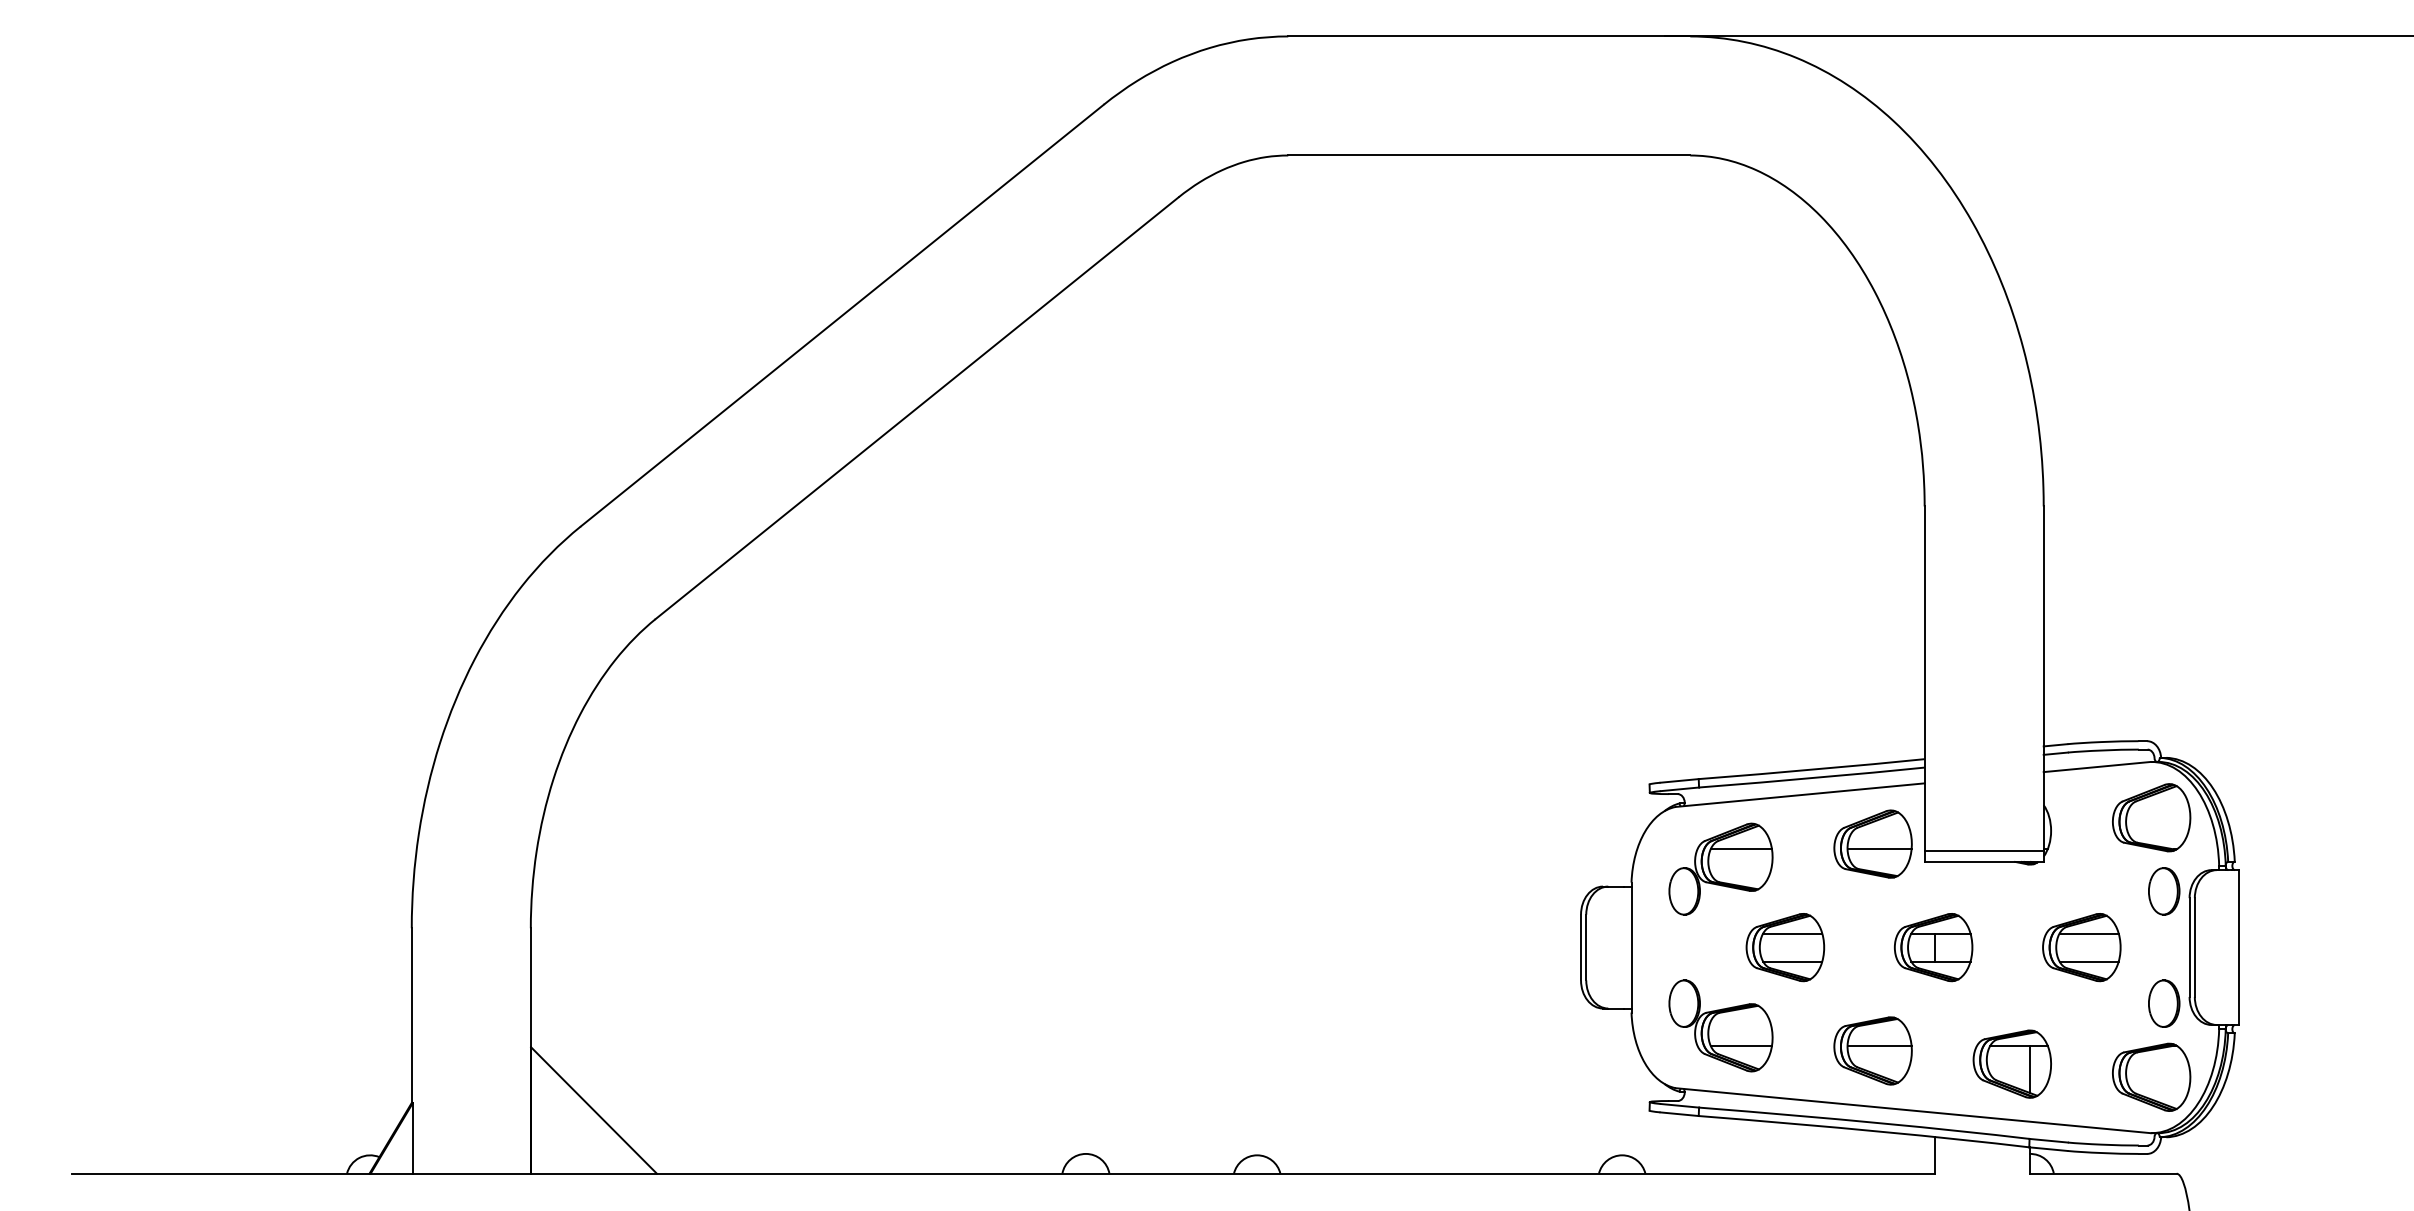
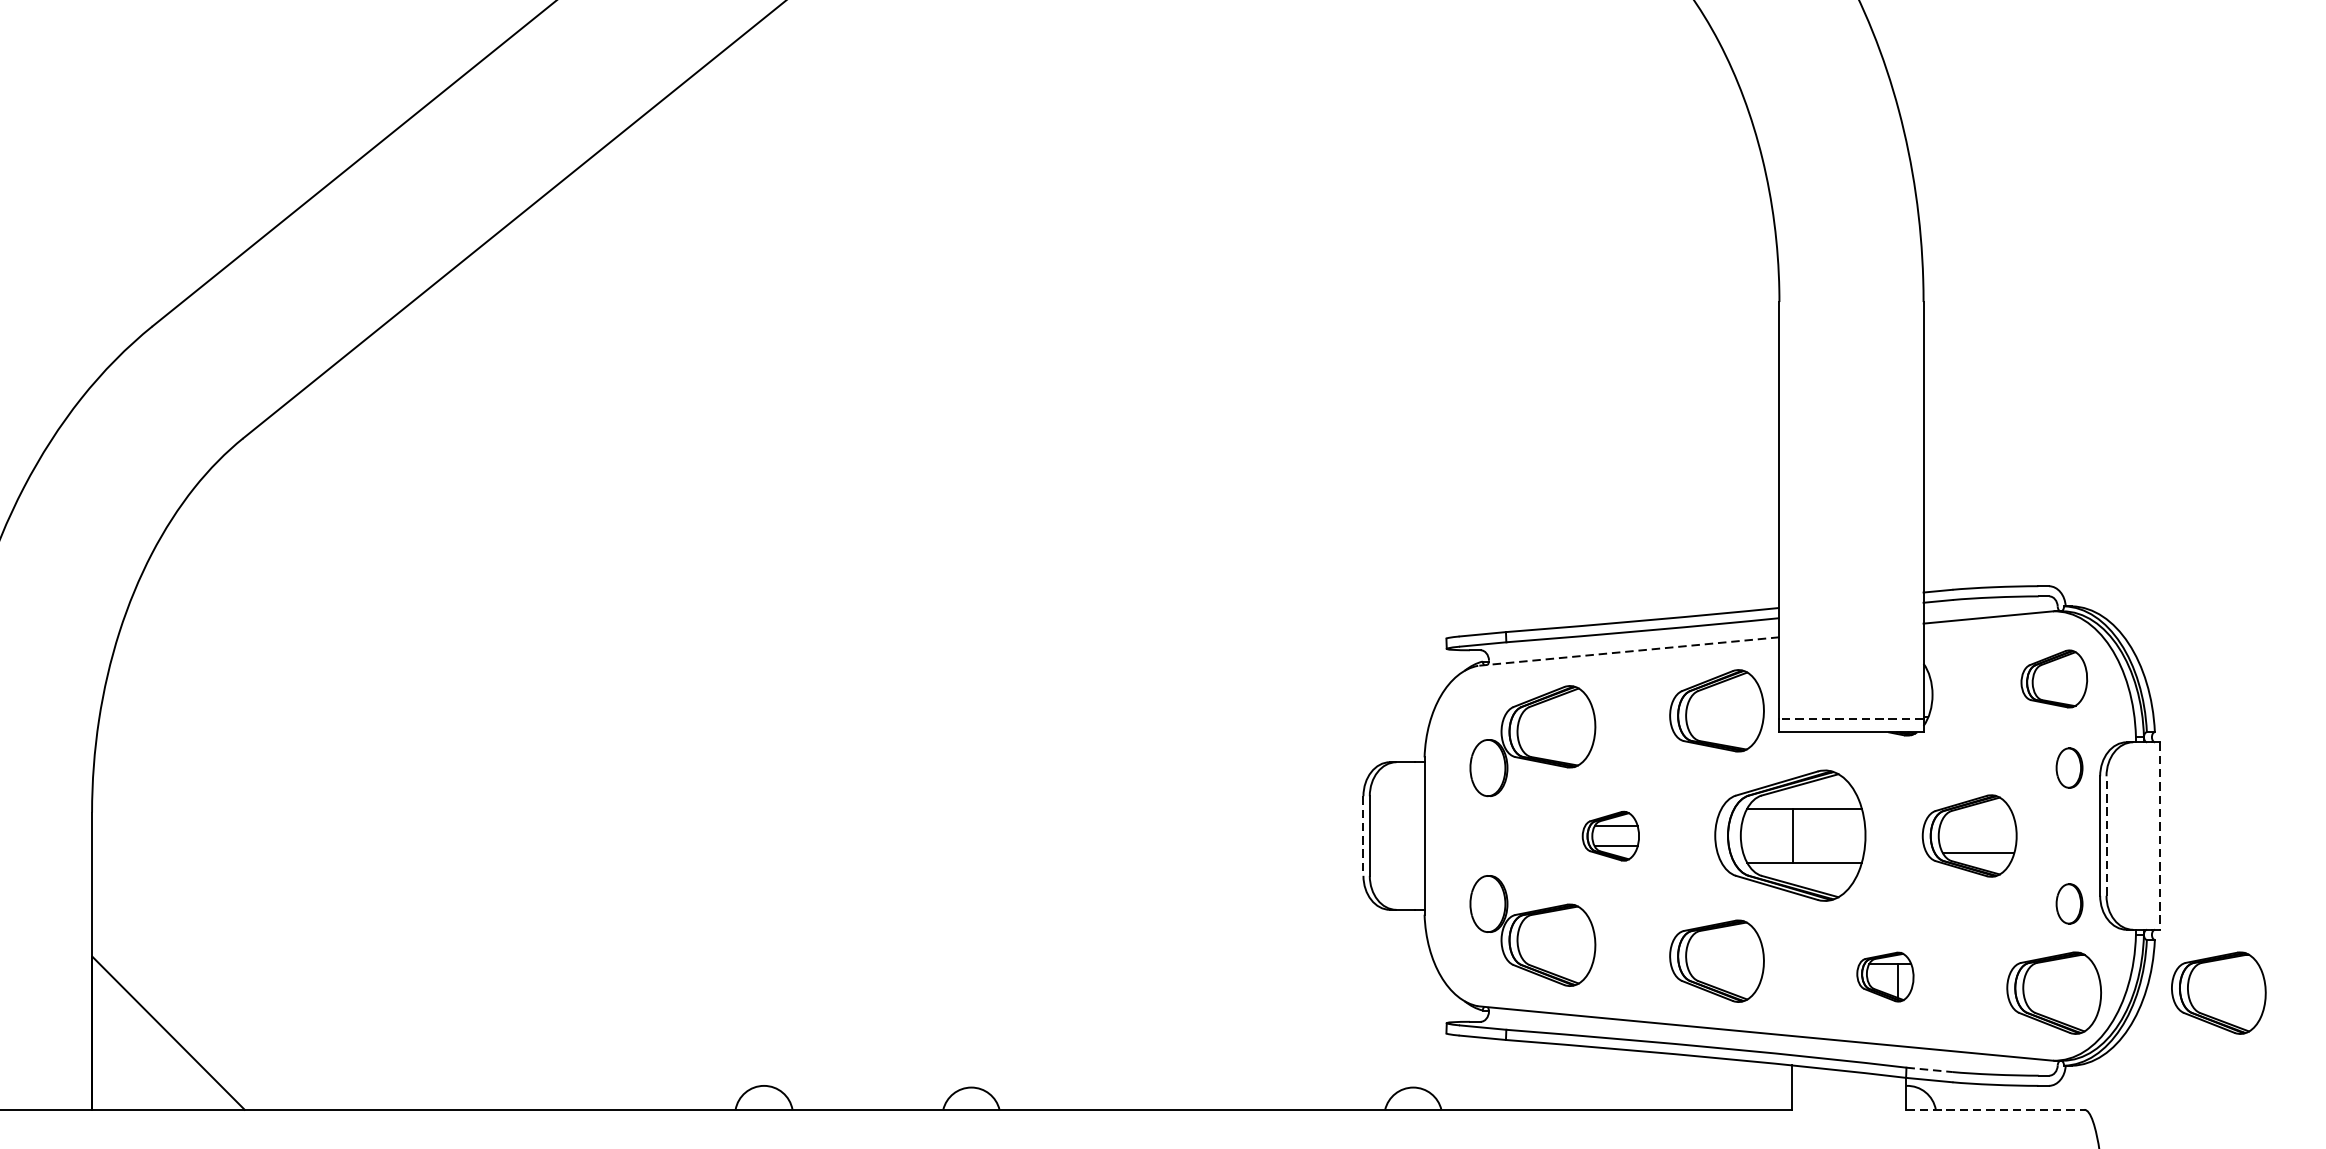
line: (1800, 795) -> (1629, 651), solid -> dashed
part: (2151, 817) -> (2054, 678), size x0.7
line: (1741, 849) -> (1557, 717), removed
line: (1879, 849) -> (1724, 717), removed
line: (1984, 850) -> (1851, 718), solid -> dashed
part: (2164, 891) -> (2069, 768), size x0.7
line: (2088, 933) -> (1977, 819), removed
line: (1581, 947) -> (1364, 835), solid -> dashed
part: (1785, 947) -> (1610, 835), size x0.6
part: (1933, 947) -> (1790, 835), size x1.6
line: (2194, 947) -> (2106, 835), solid -> dashed
line: (2238, 948) -> (2159, 837), solid -> dashed
part: (2164, 1003) -> (2069, 903), size x0.7
line: (1741, 1045) -> (1557, 954), removed
line: (1879, 1045) -> (1724, 954), removed
part: (2011, 1063) -> (1884, 976), size x0.6
part: (2287, 1076) -> (2218, 992), added
line: (2049, 1140) -> (1930, 1069), solid -> dashed
line: (2103, 1173) -> (1995, 1109), solid -> dashed

